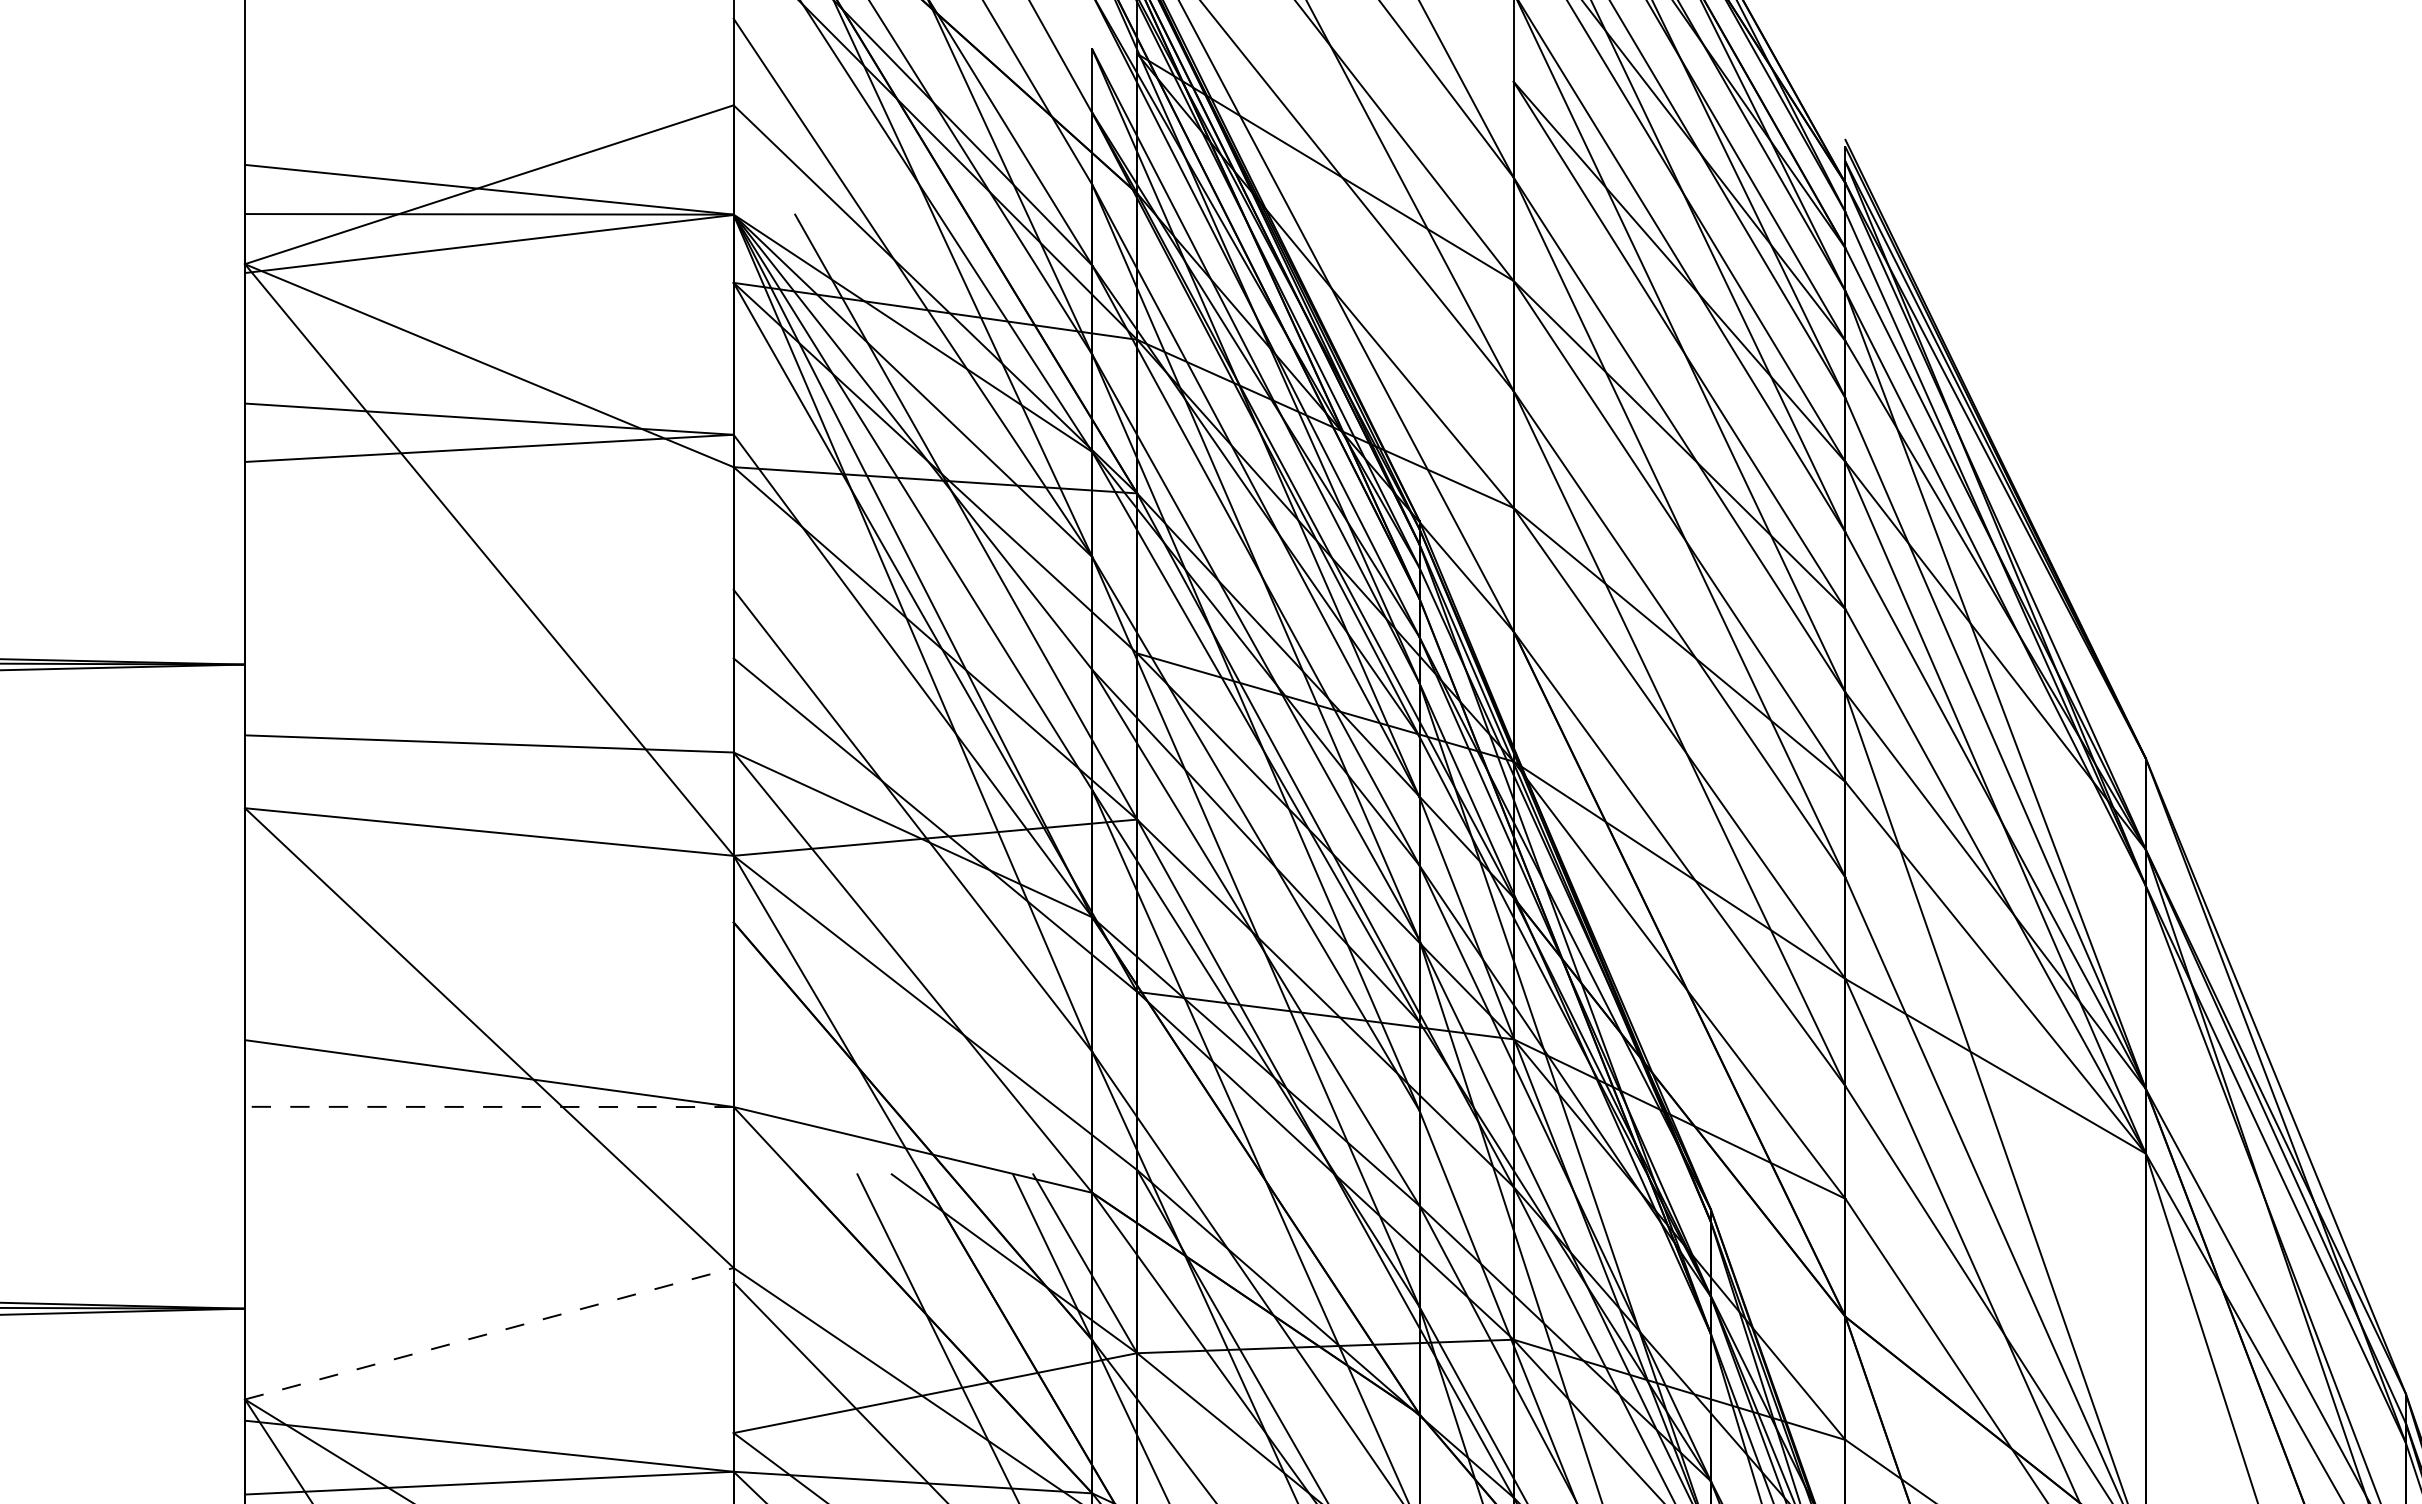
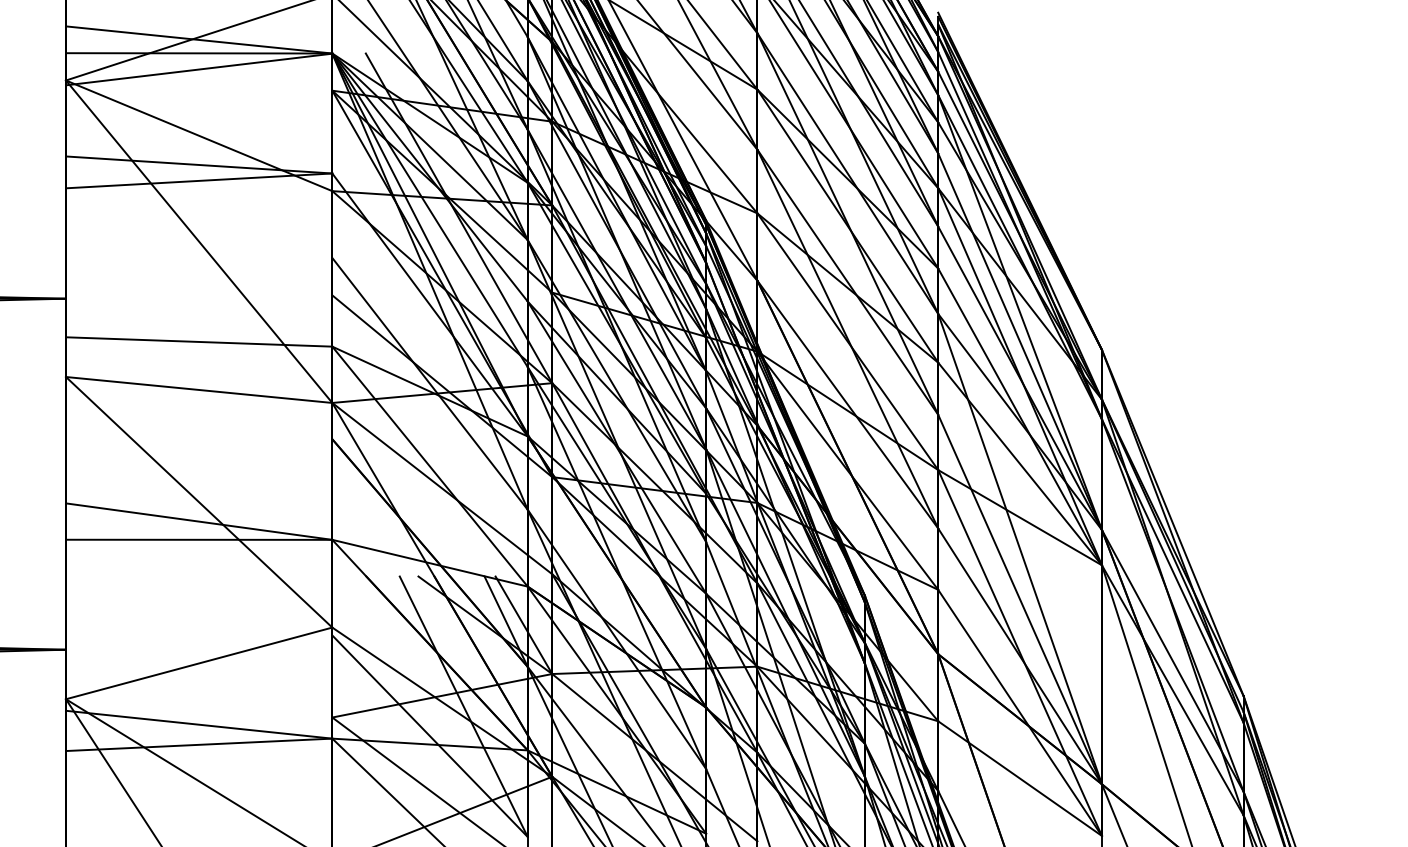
line: (488, 1106) -> (198, 539), dashed -> solid
line: (489, 1333) -> (199, 663), dashed -> solid

